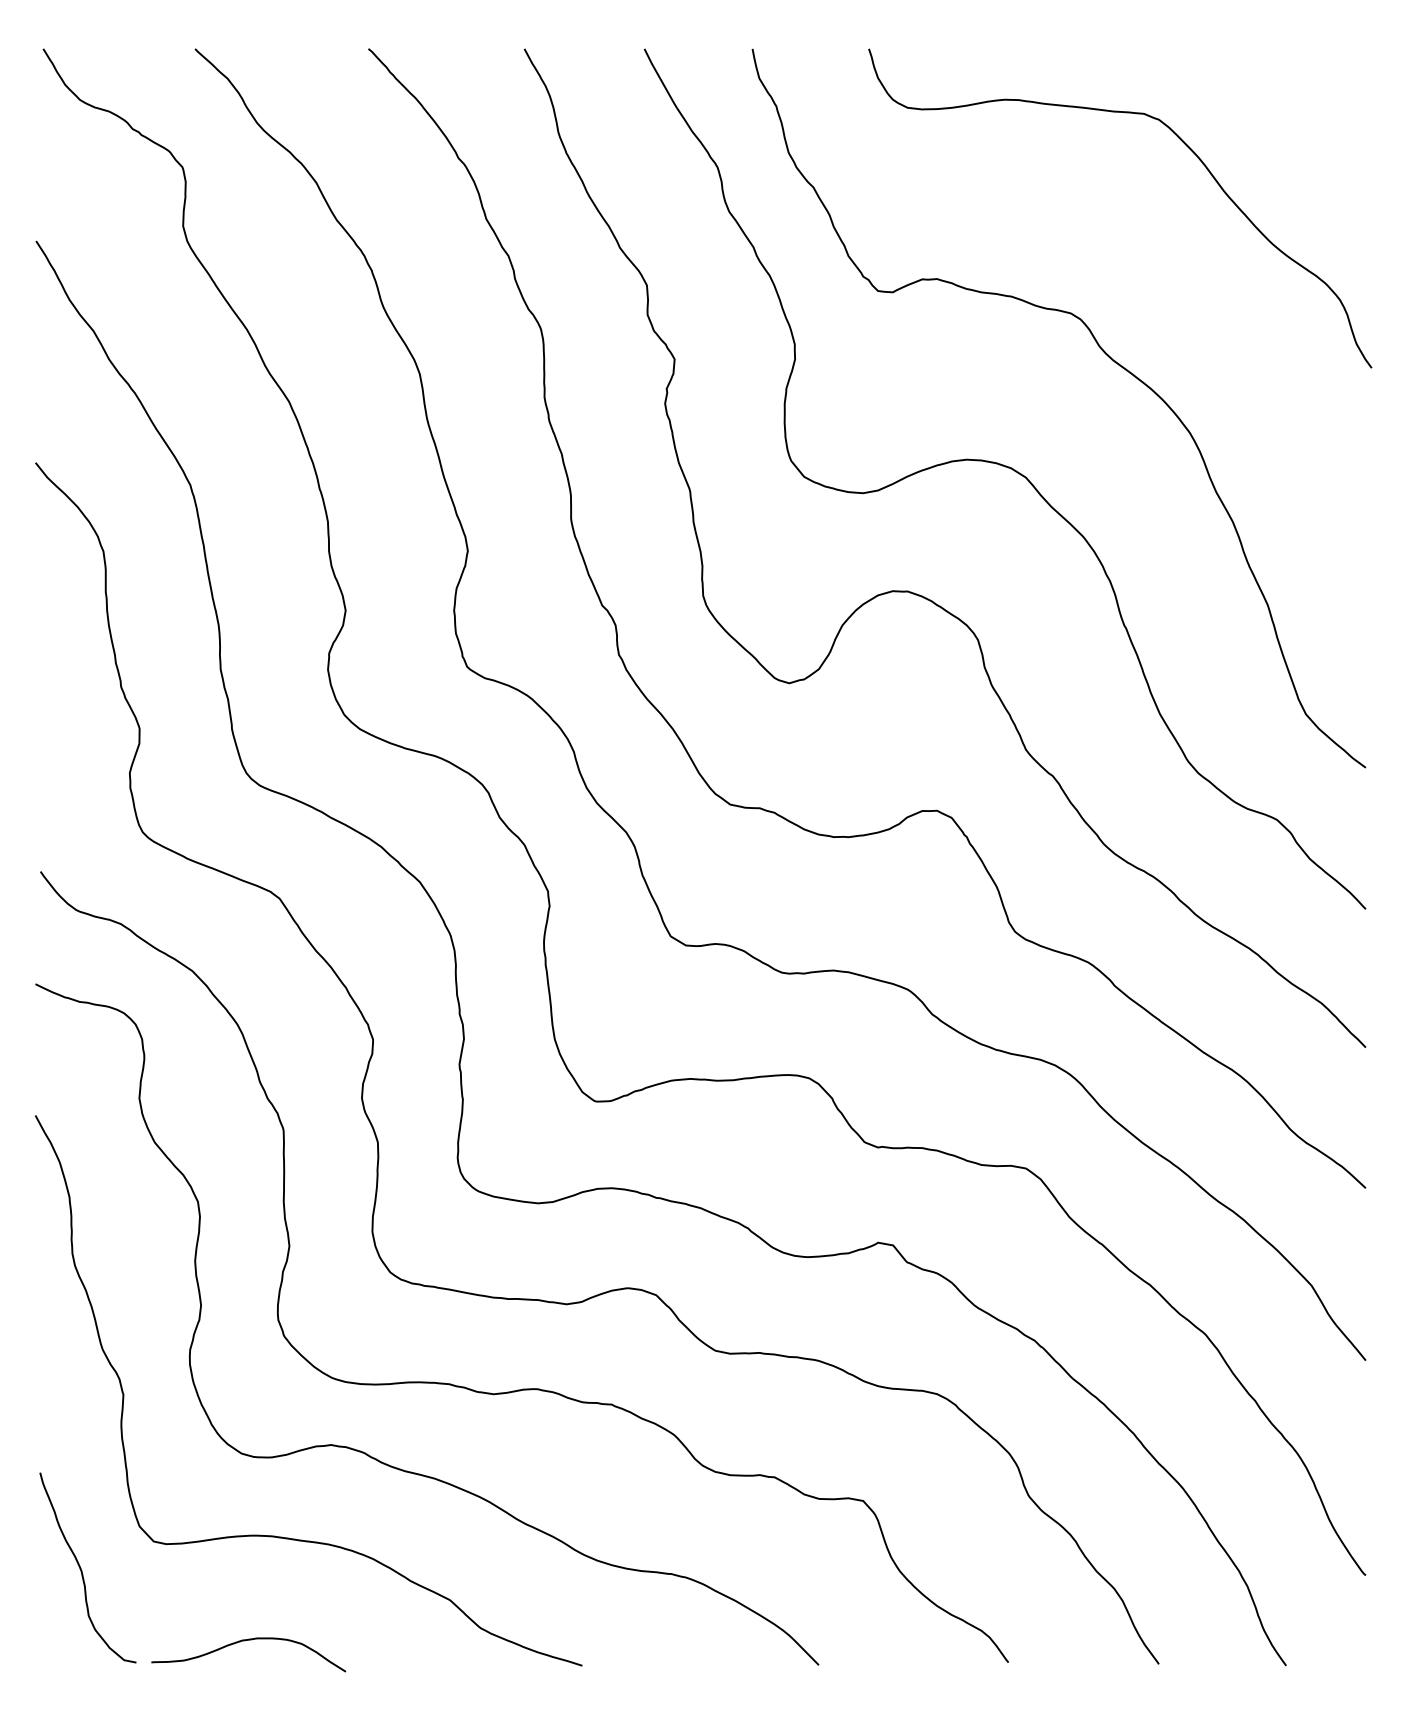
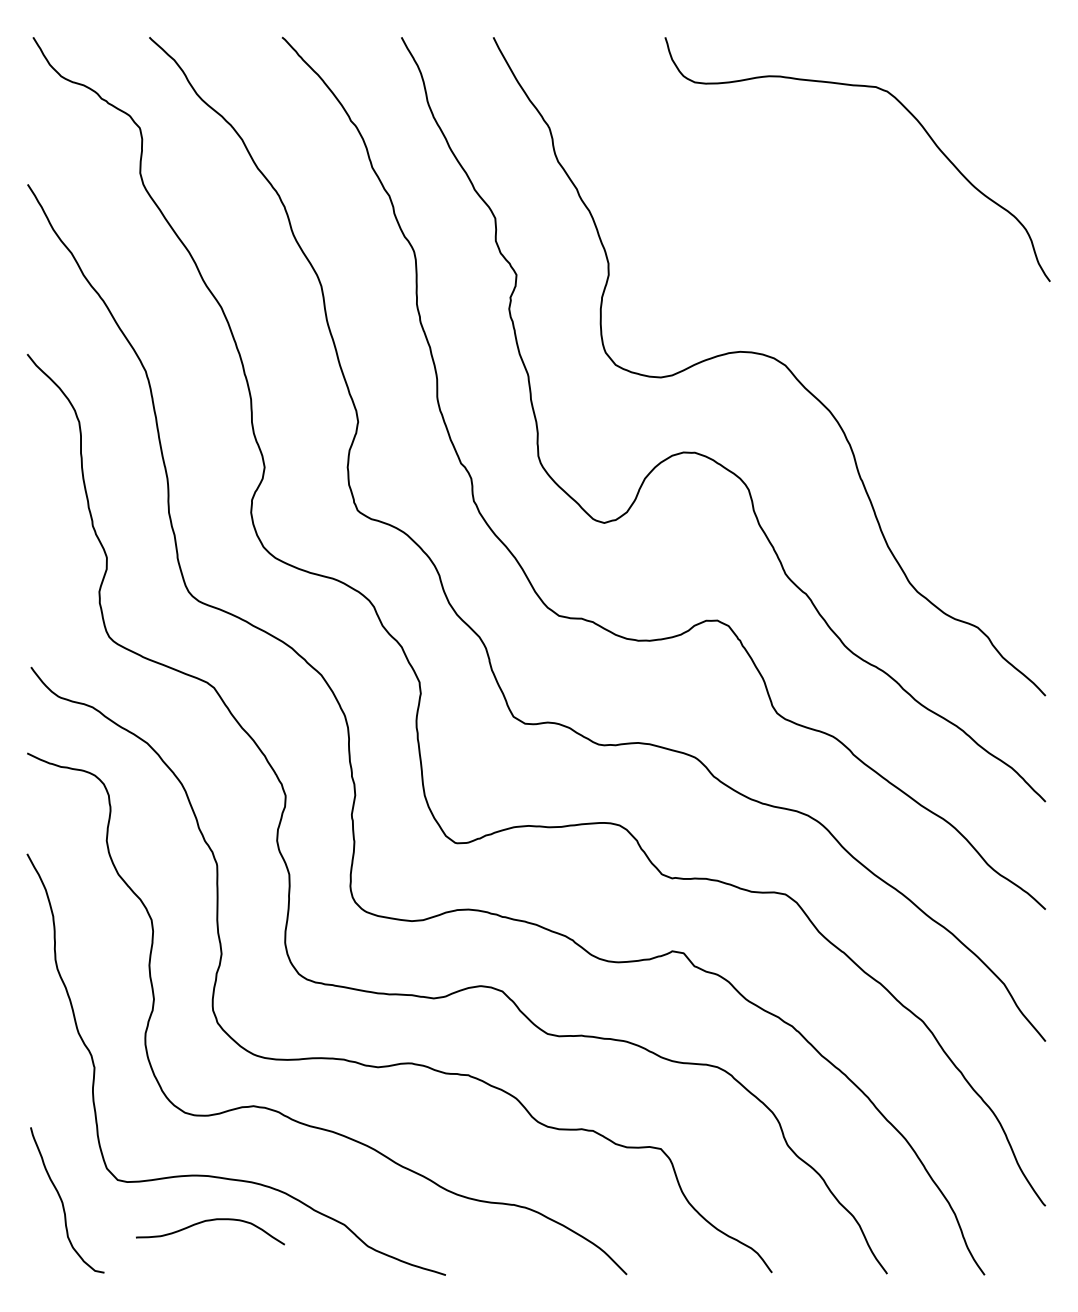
curve: (1108, 357) -> (848, 273), removed
curve: (248, 1641) -> (210, 1221), moved

